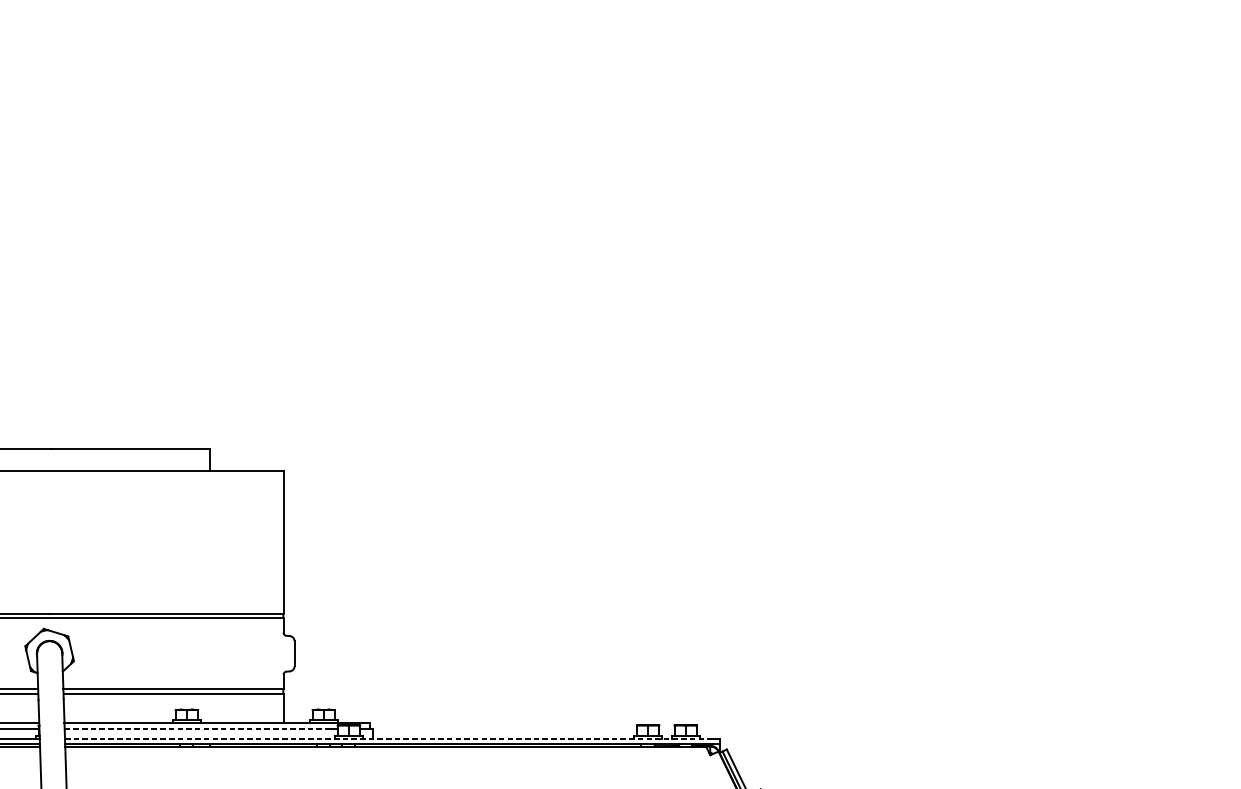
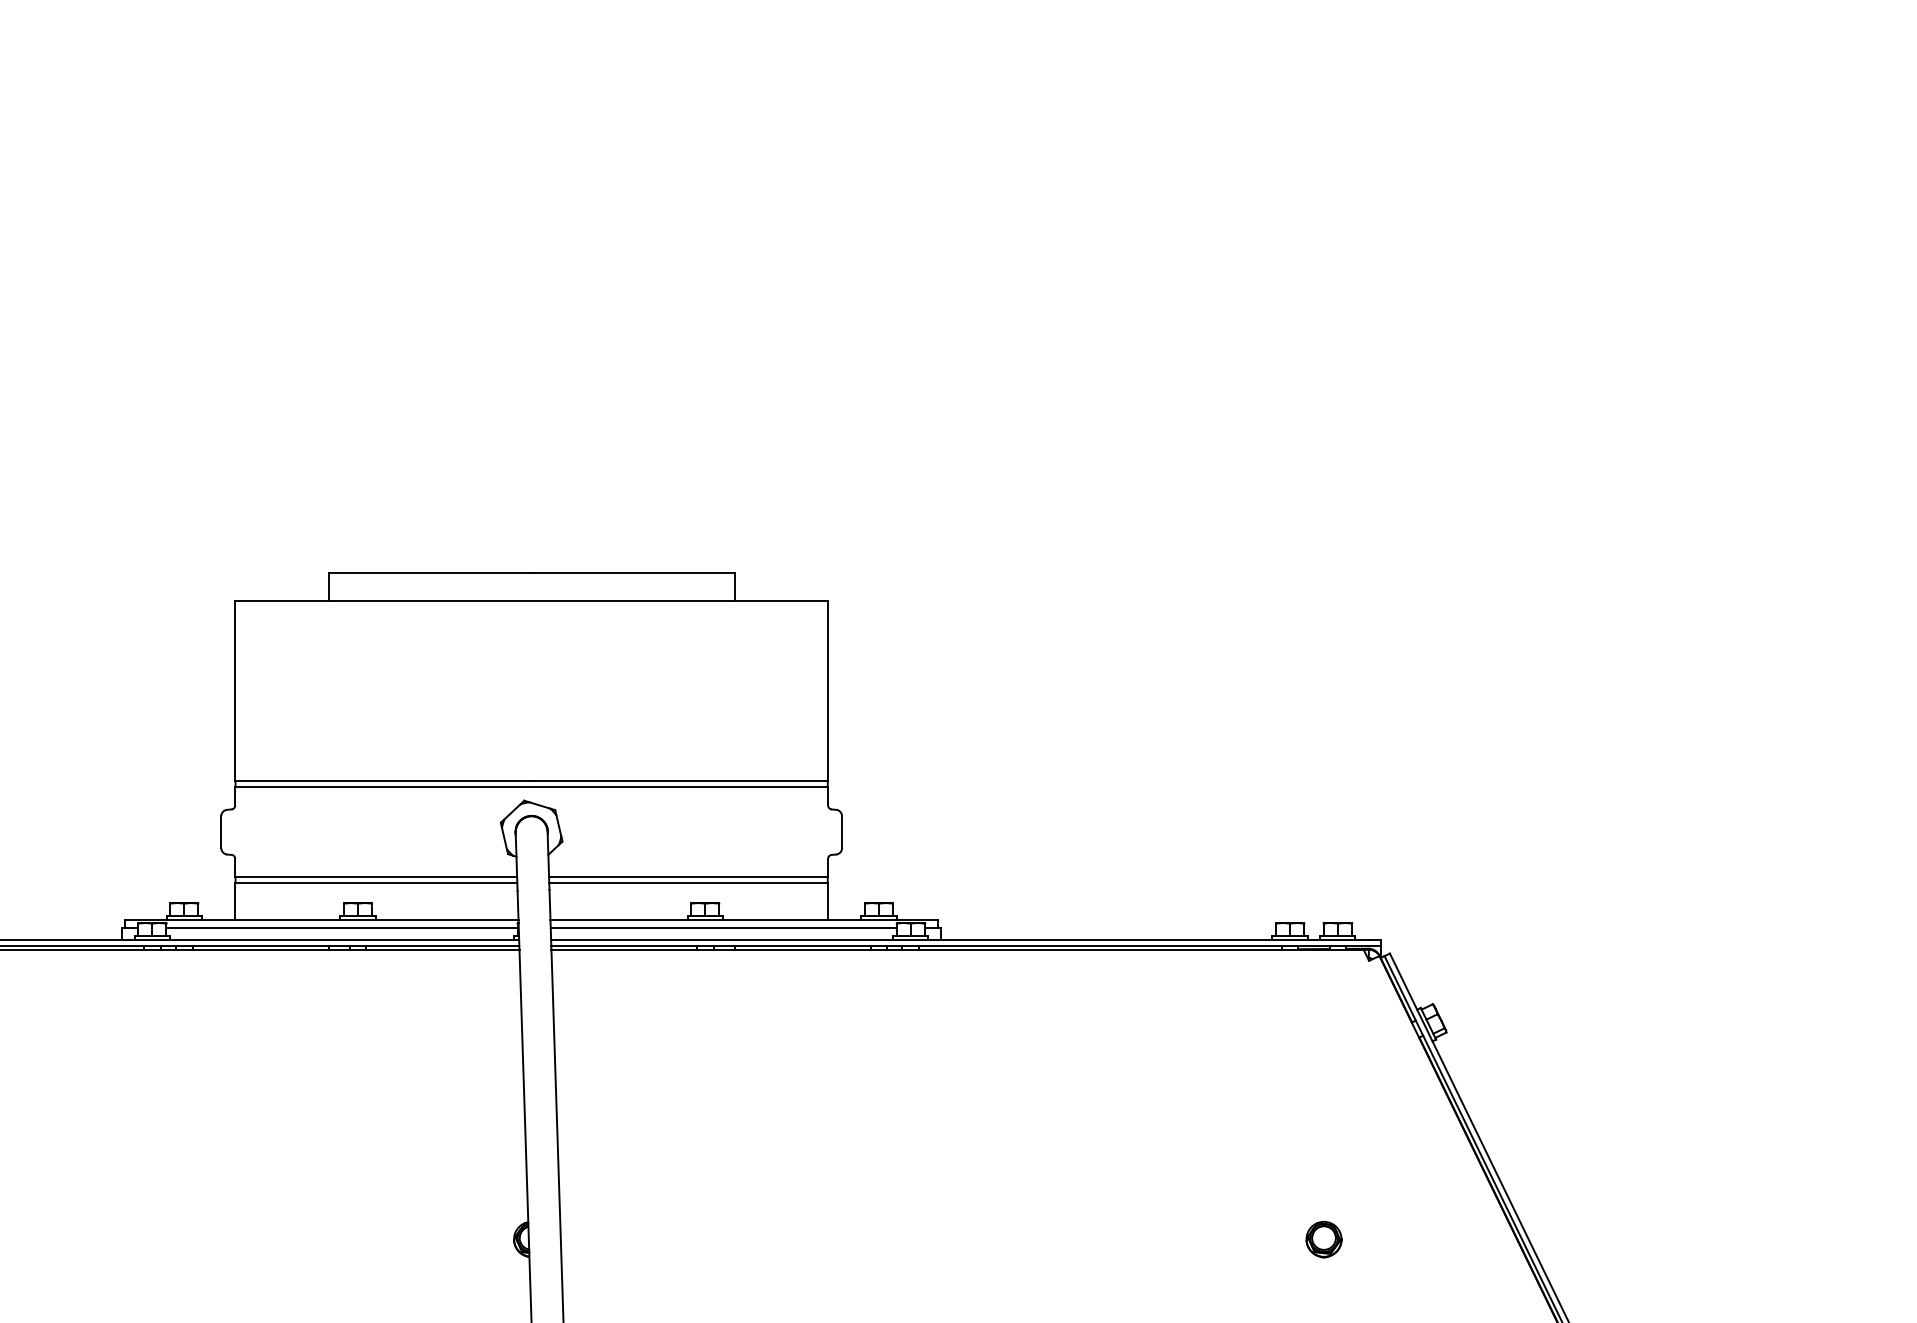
line: (197, 728) -> (718, 927), dashed -> solid
line: (388, 738) -> (960, 939), dashed -> solid

